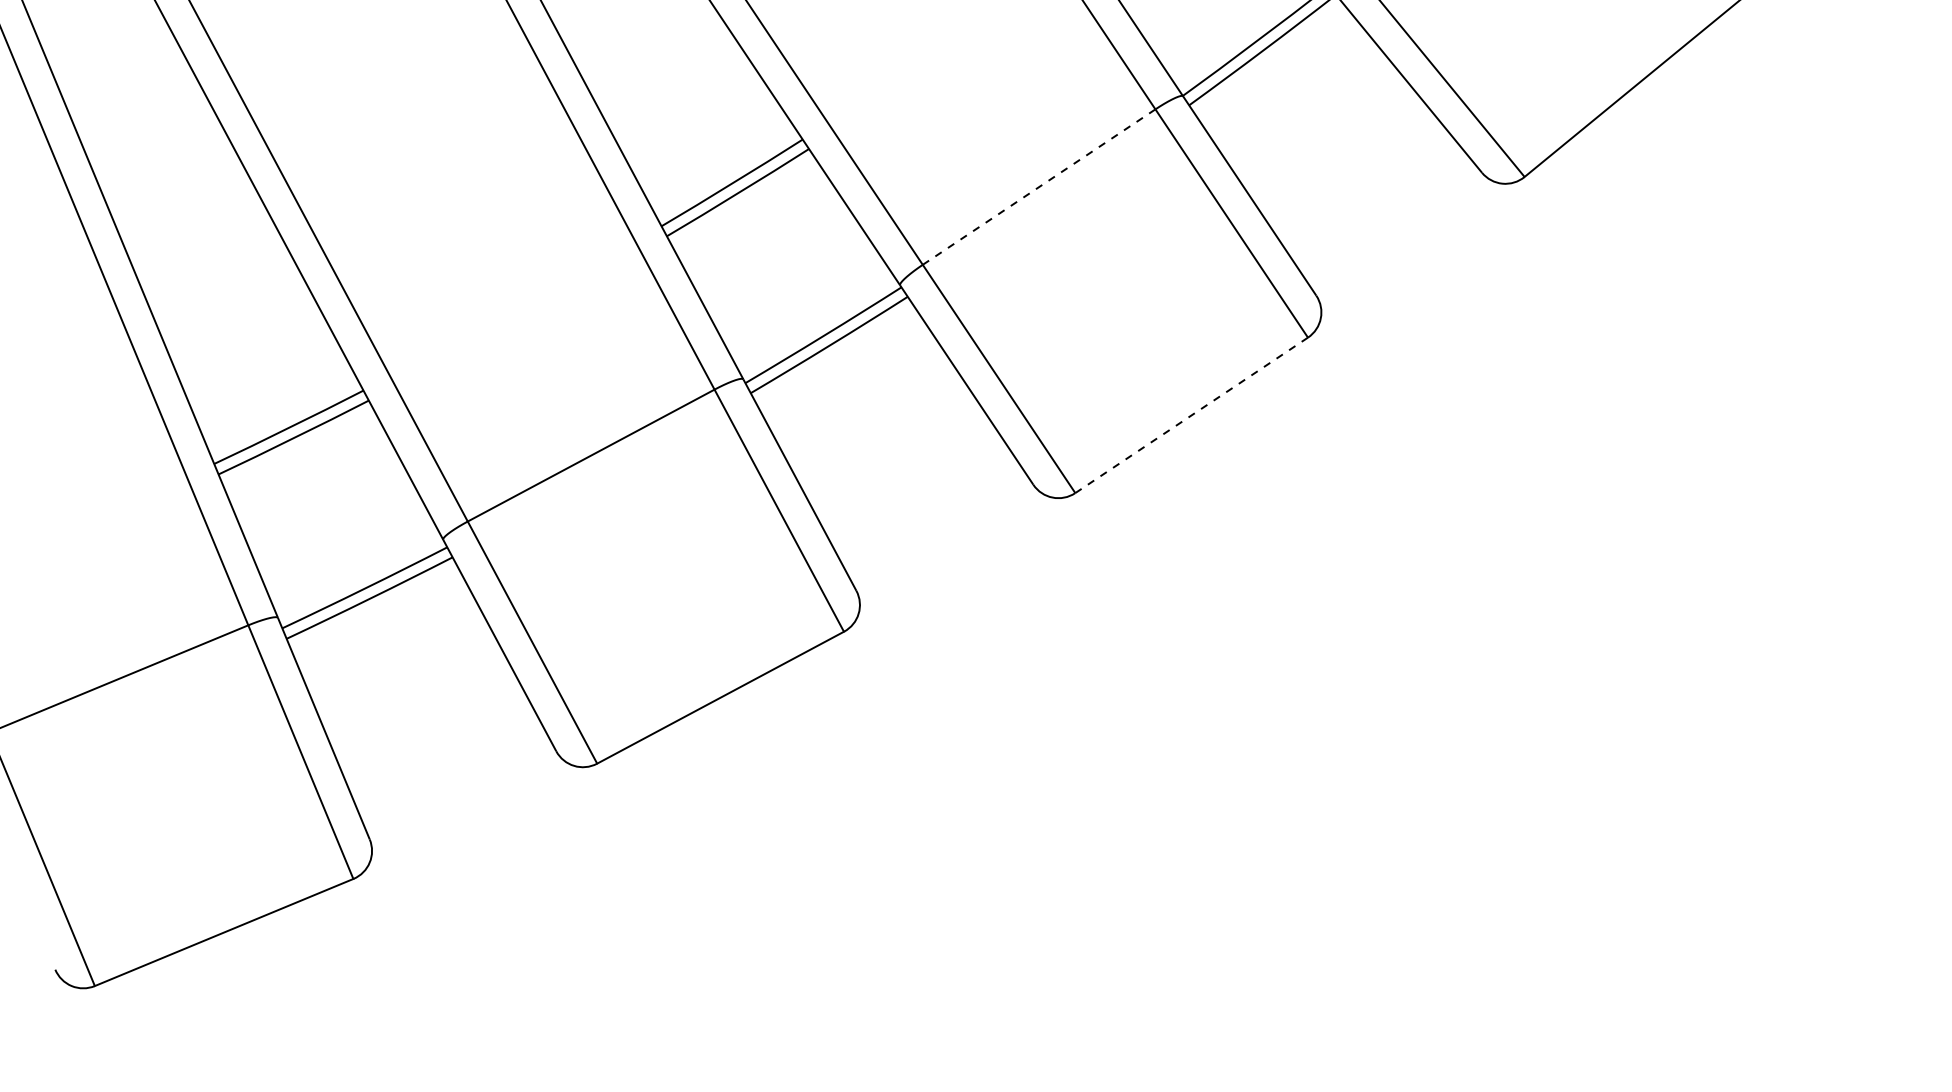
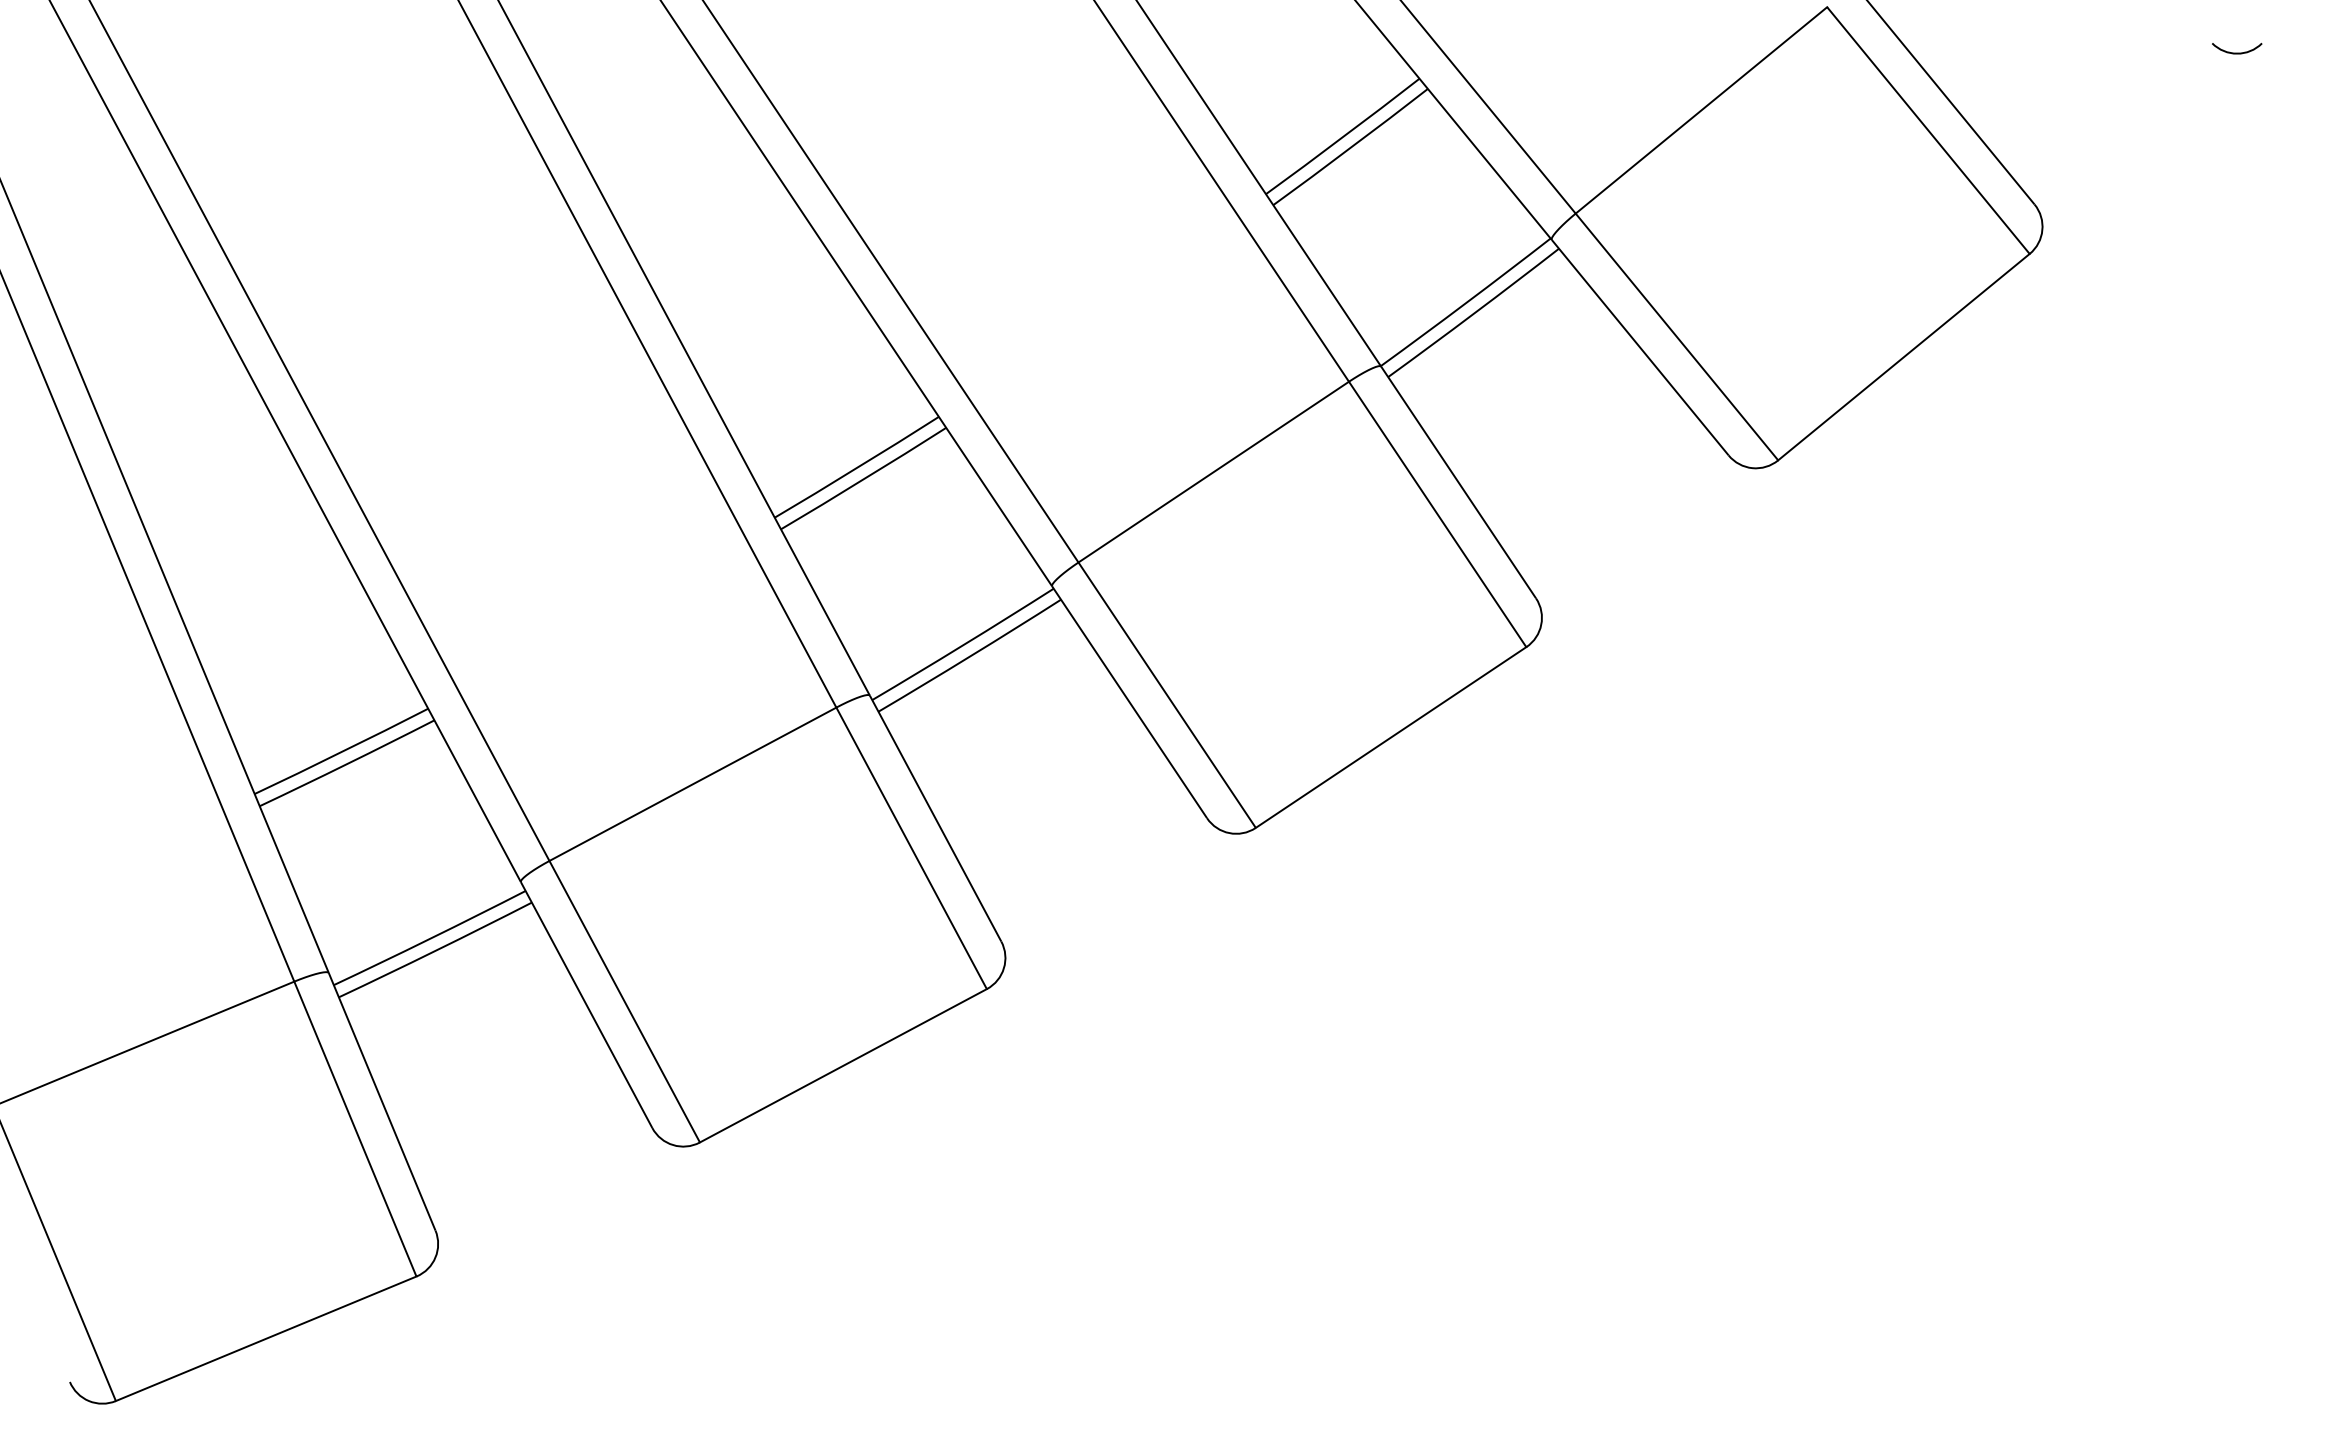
line: (1038, 187) -> (1213, 472), dashed -> solid
line: (1192, 415) -> (1391, 737), dashed -> solid

